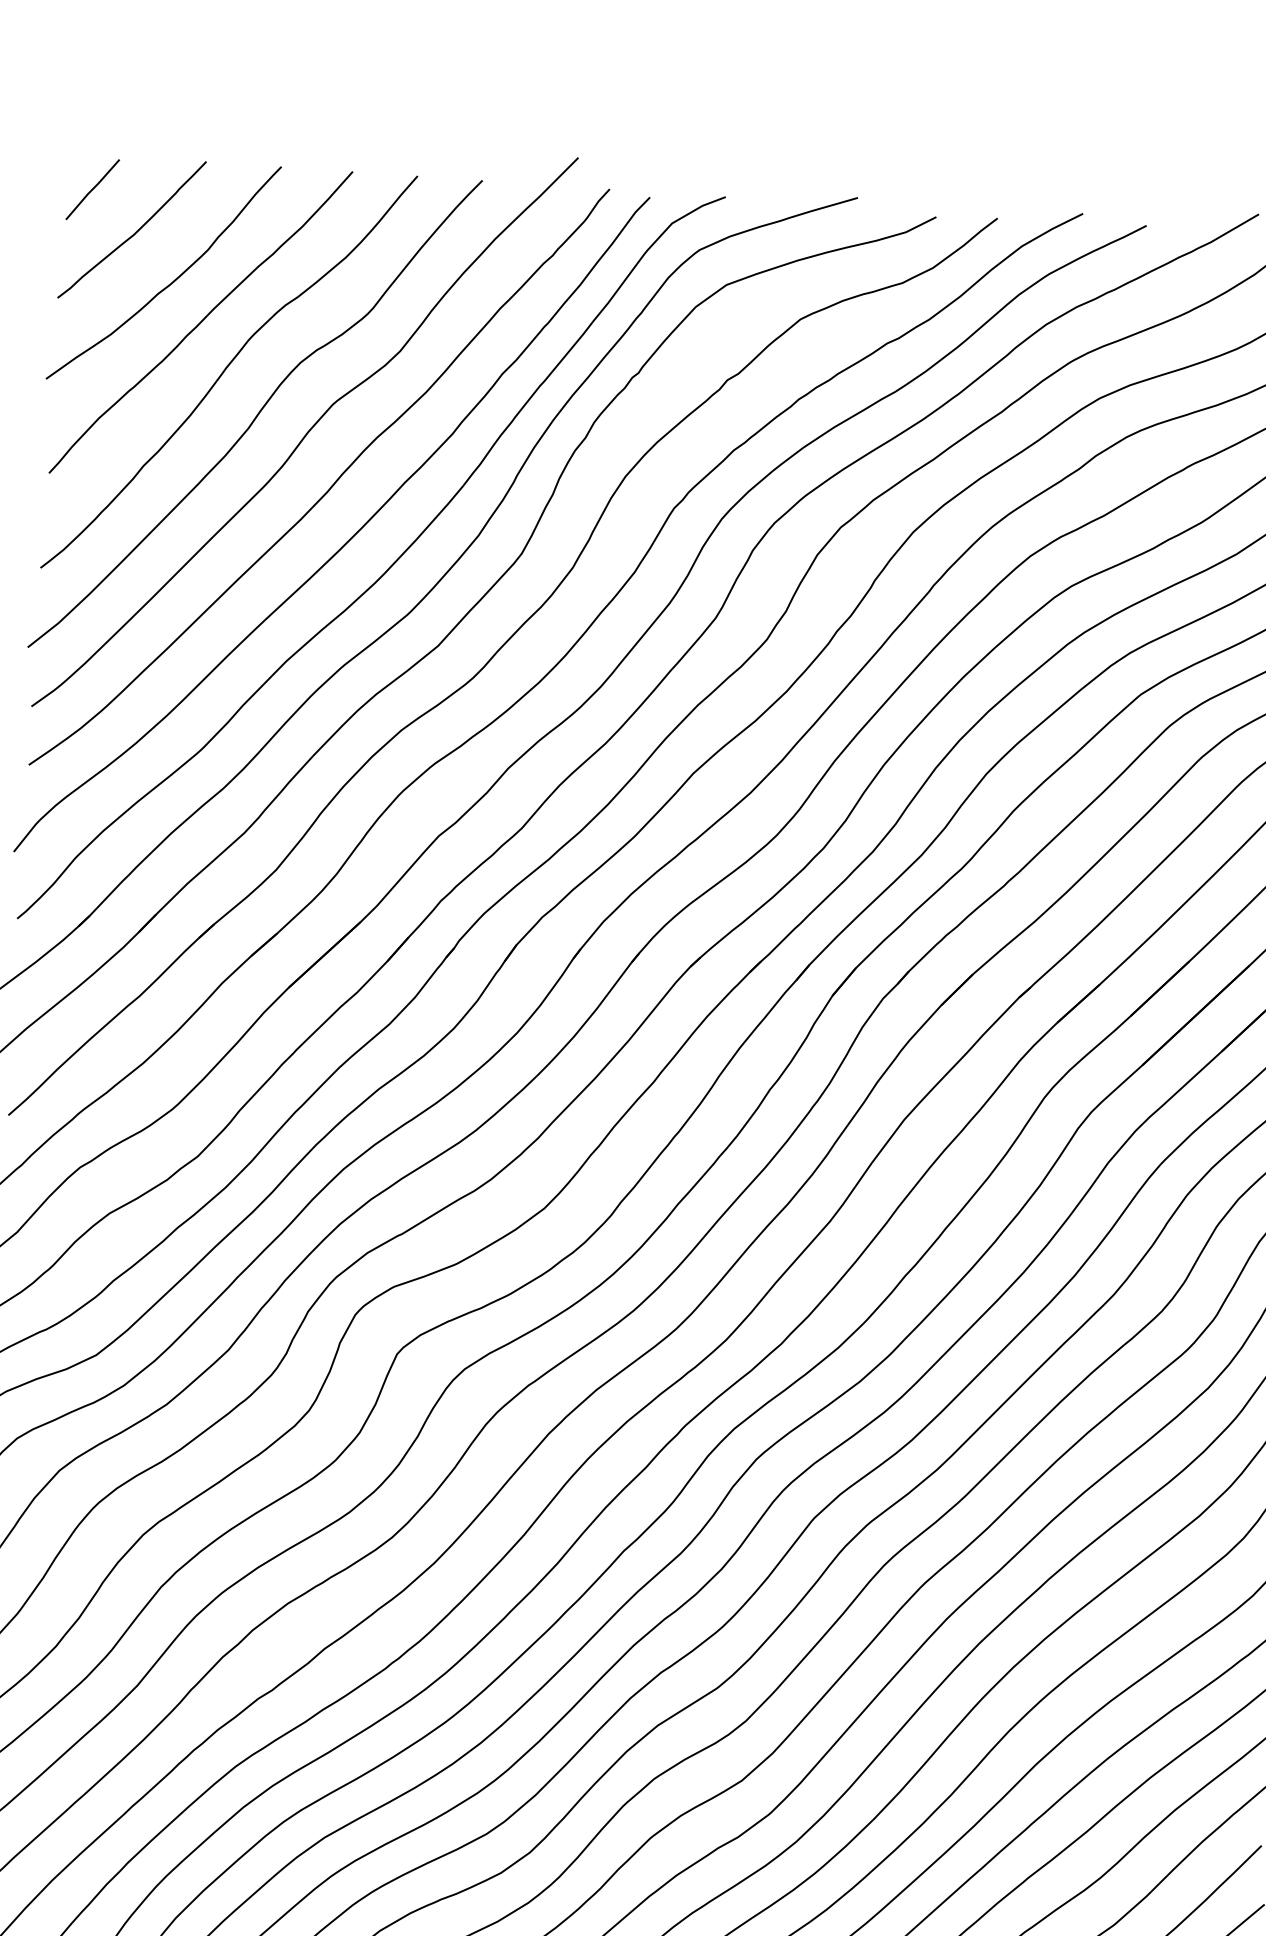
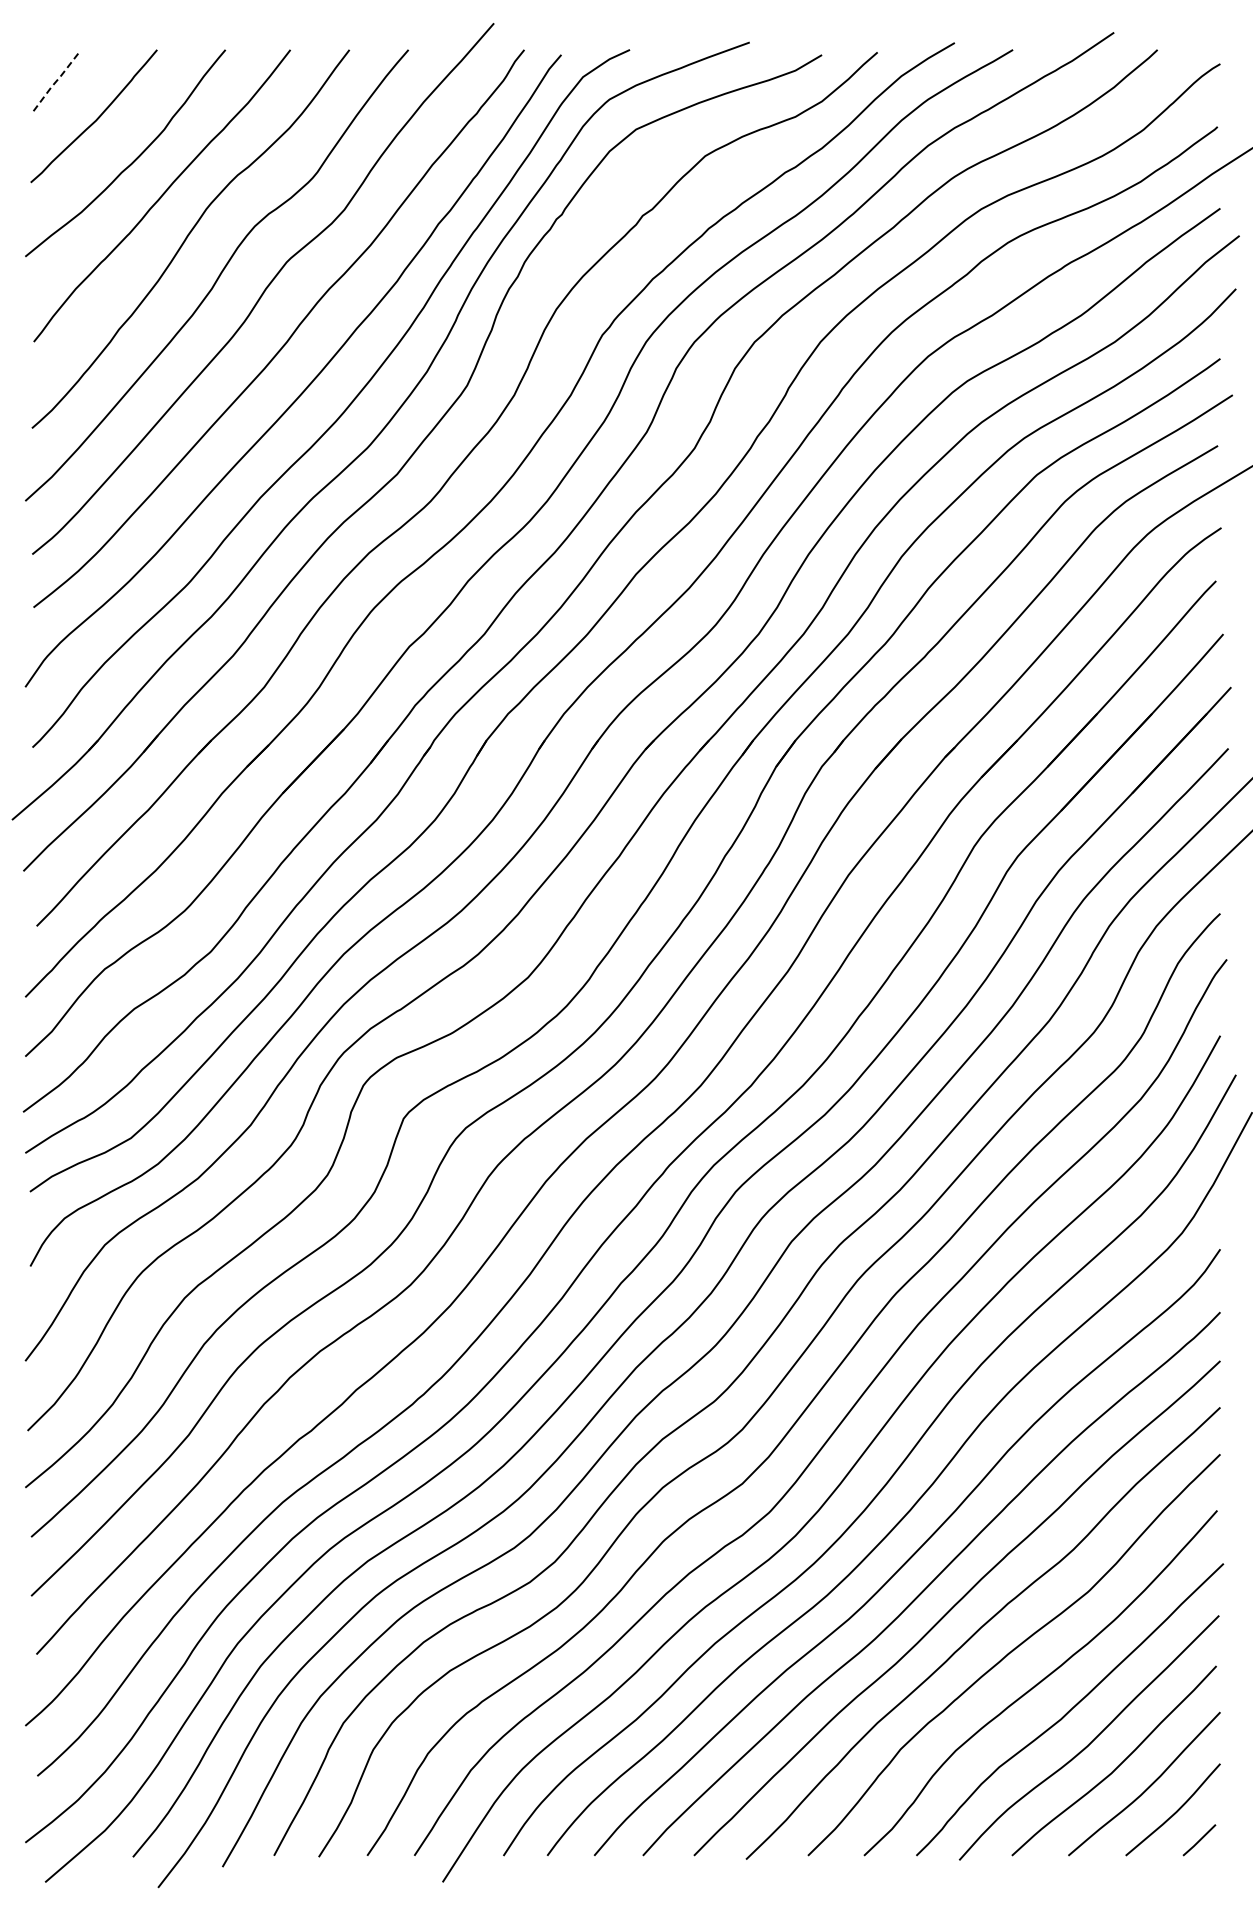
line: (93, 188) -> (56, 81), solid -> dashed

